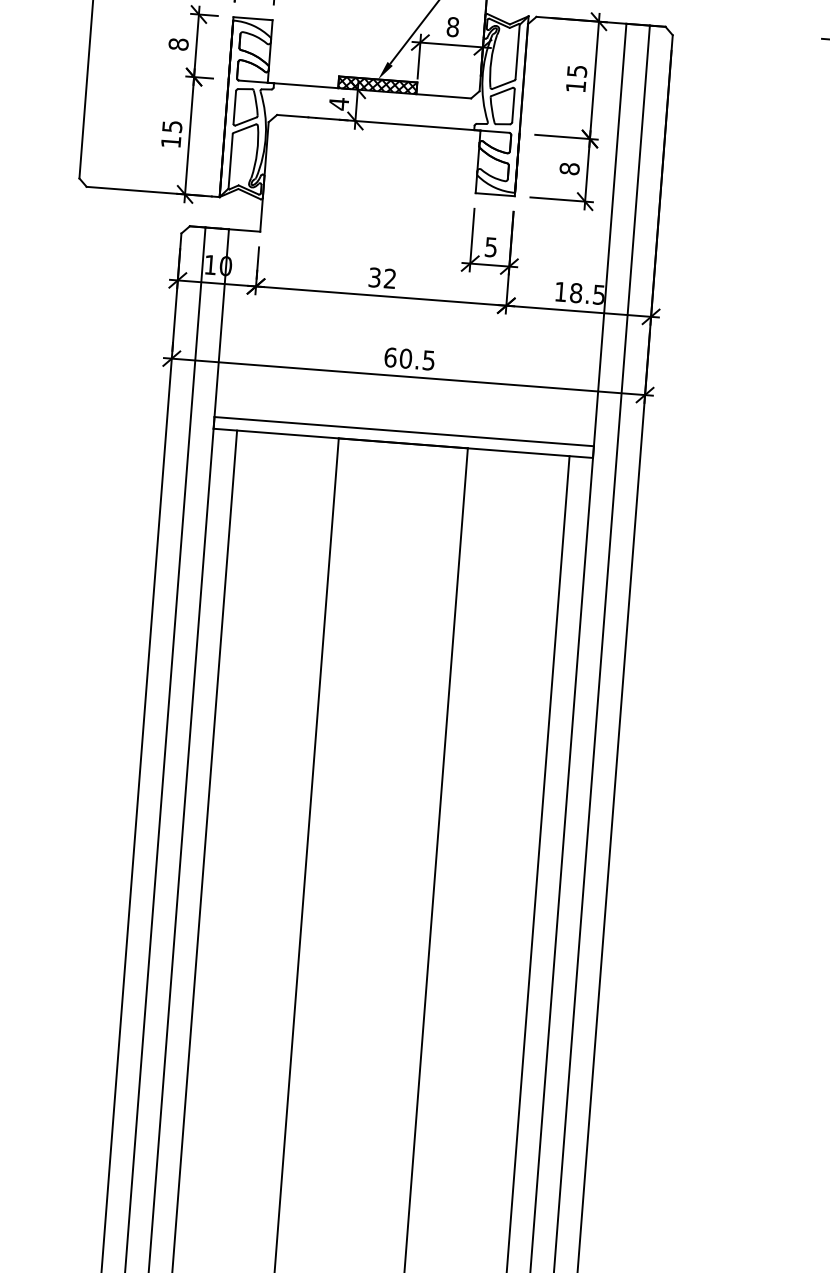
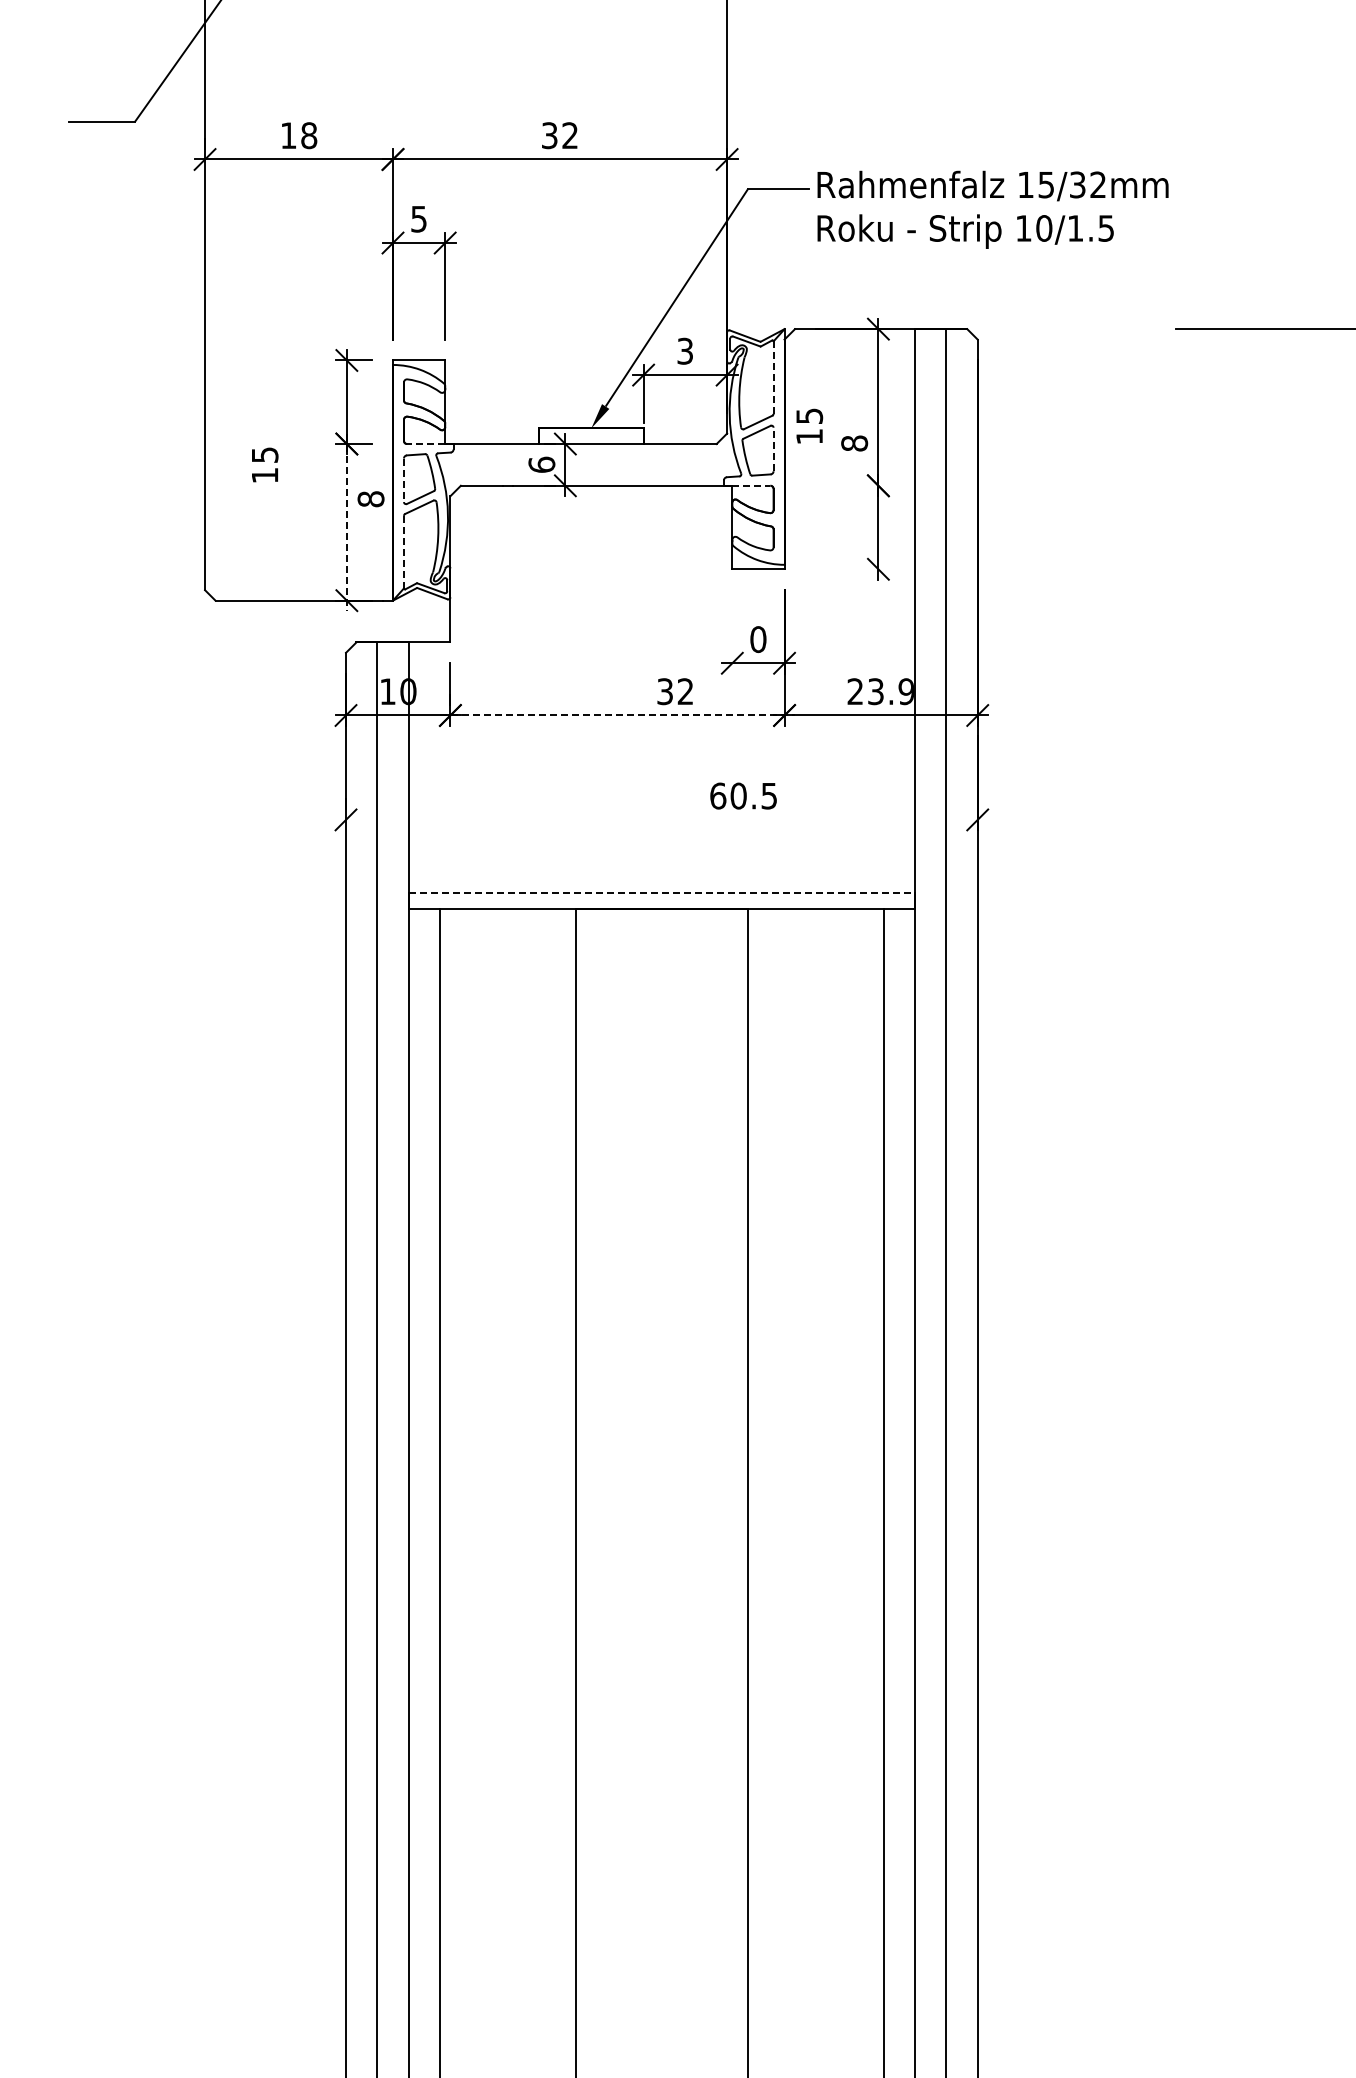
text: (453, 26) -> (685, 350), 8 -> 3
text: (178, 44) -> (370, 499), moved
line: (517, 51) -> (773, 377), solid -> dashed
text: (576, 78) -> (809, 425), moved
line: (252, 82) -> (425, 444), solid -> dashed
hatch: (377, 85) -> (591, 436), removed
text: (338, 103) -> (541, 464), 4 -> 6
line: (513, 105) -> (773, 449), solid -> dashed
line: (234, 107) -> (403, 480), solid -> dashed
line: (494, 131) -> (751, 485), solid -> dashed
text: (172, 133) -> (265, 464), moved
line: (189, 135) -> (346, 522), solid -> dashed
line: (566, 136) -> (846, 485), removed
line: (230, 161) -> (403, 552), solid -> dashed
text: (569, 168) -> (854, 443), moved
line: (561, 199) -> (846, 569), removed
line: (472, 239) -> (732, 631), removed
text: (491, 247) -> (758, 639), 5 -> 0
text: (381, 278) -> (674, 691), moved
text: (579, 293) -> (880, 691), 18.5 -> 23.9
line: (381, 296) -> (617, 715), solid -> dashed
text: (409, 358) -> (743, 795), moved
line: (408, 376) -> (661, 819), removed
line: (404, 432) -> (662, 893), solid -> dashed

